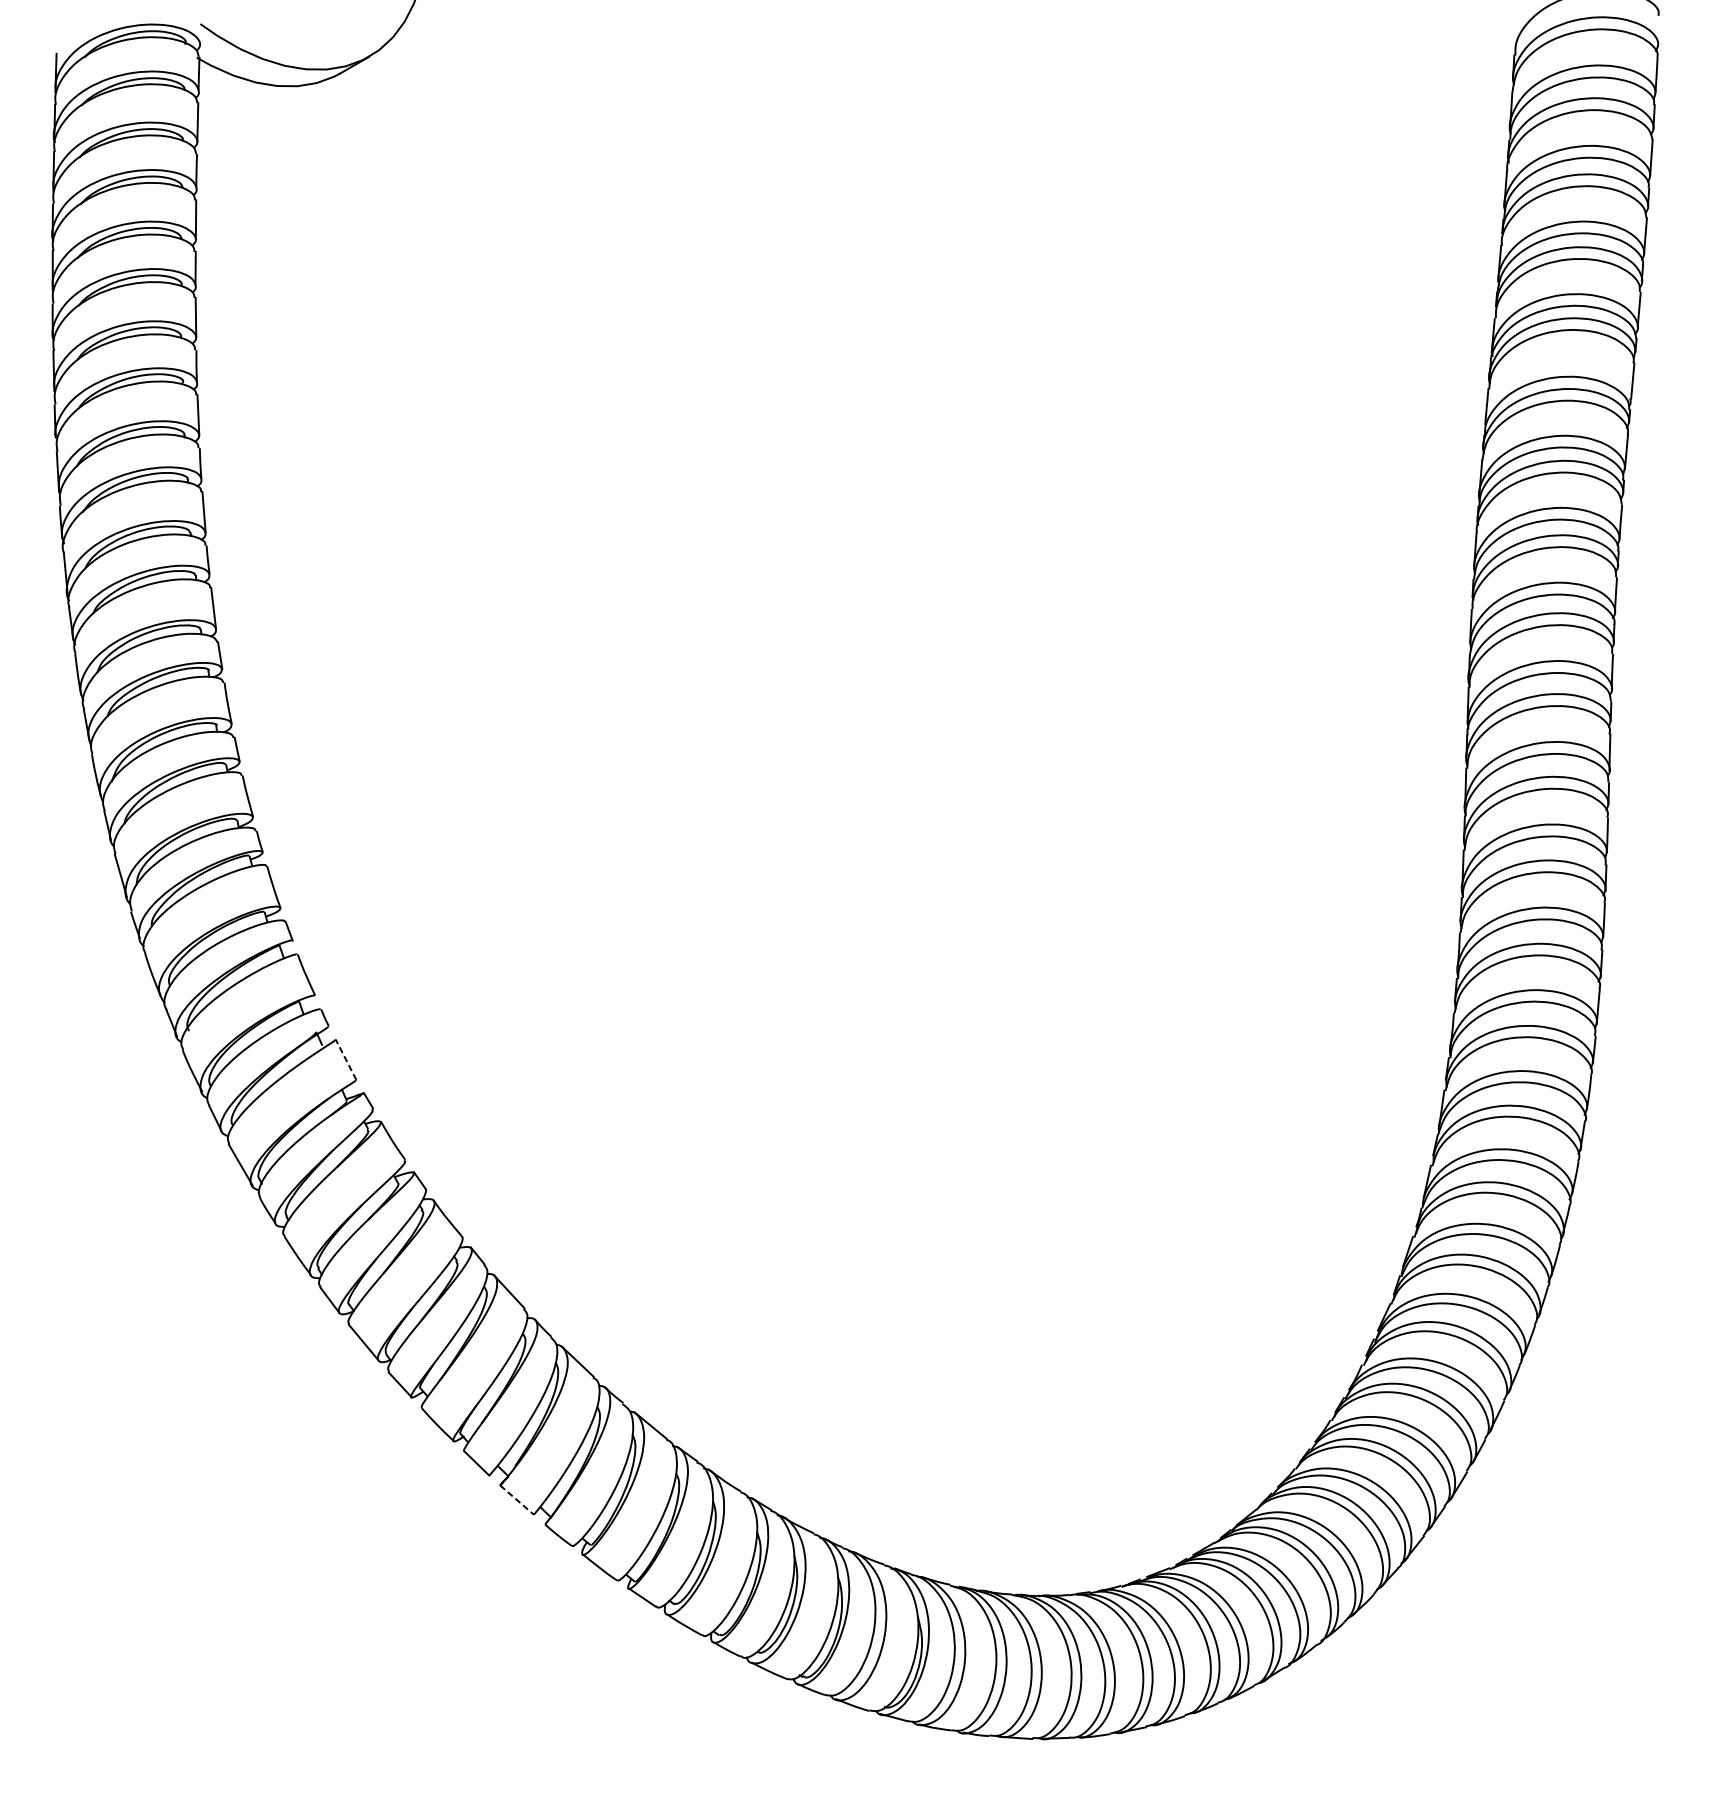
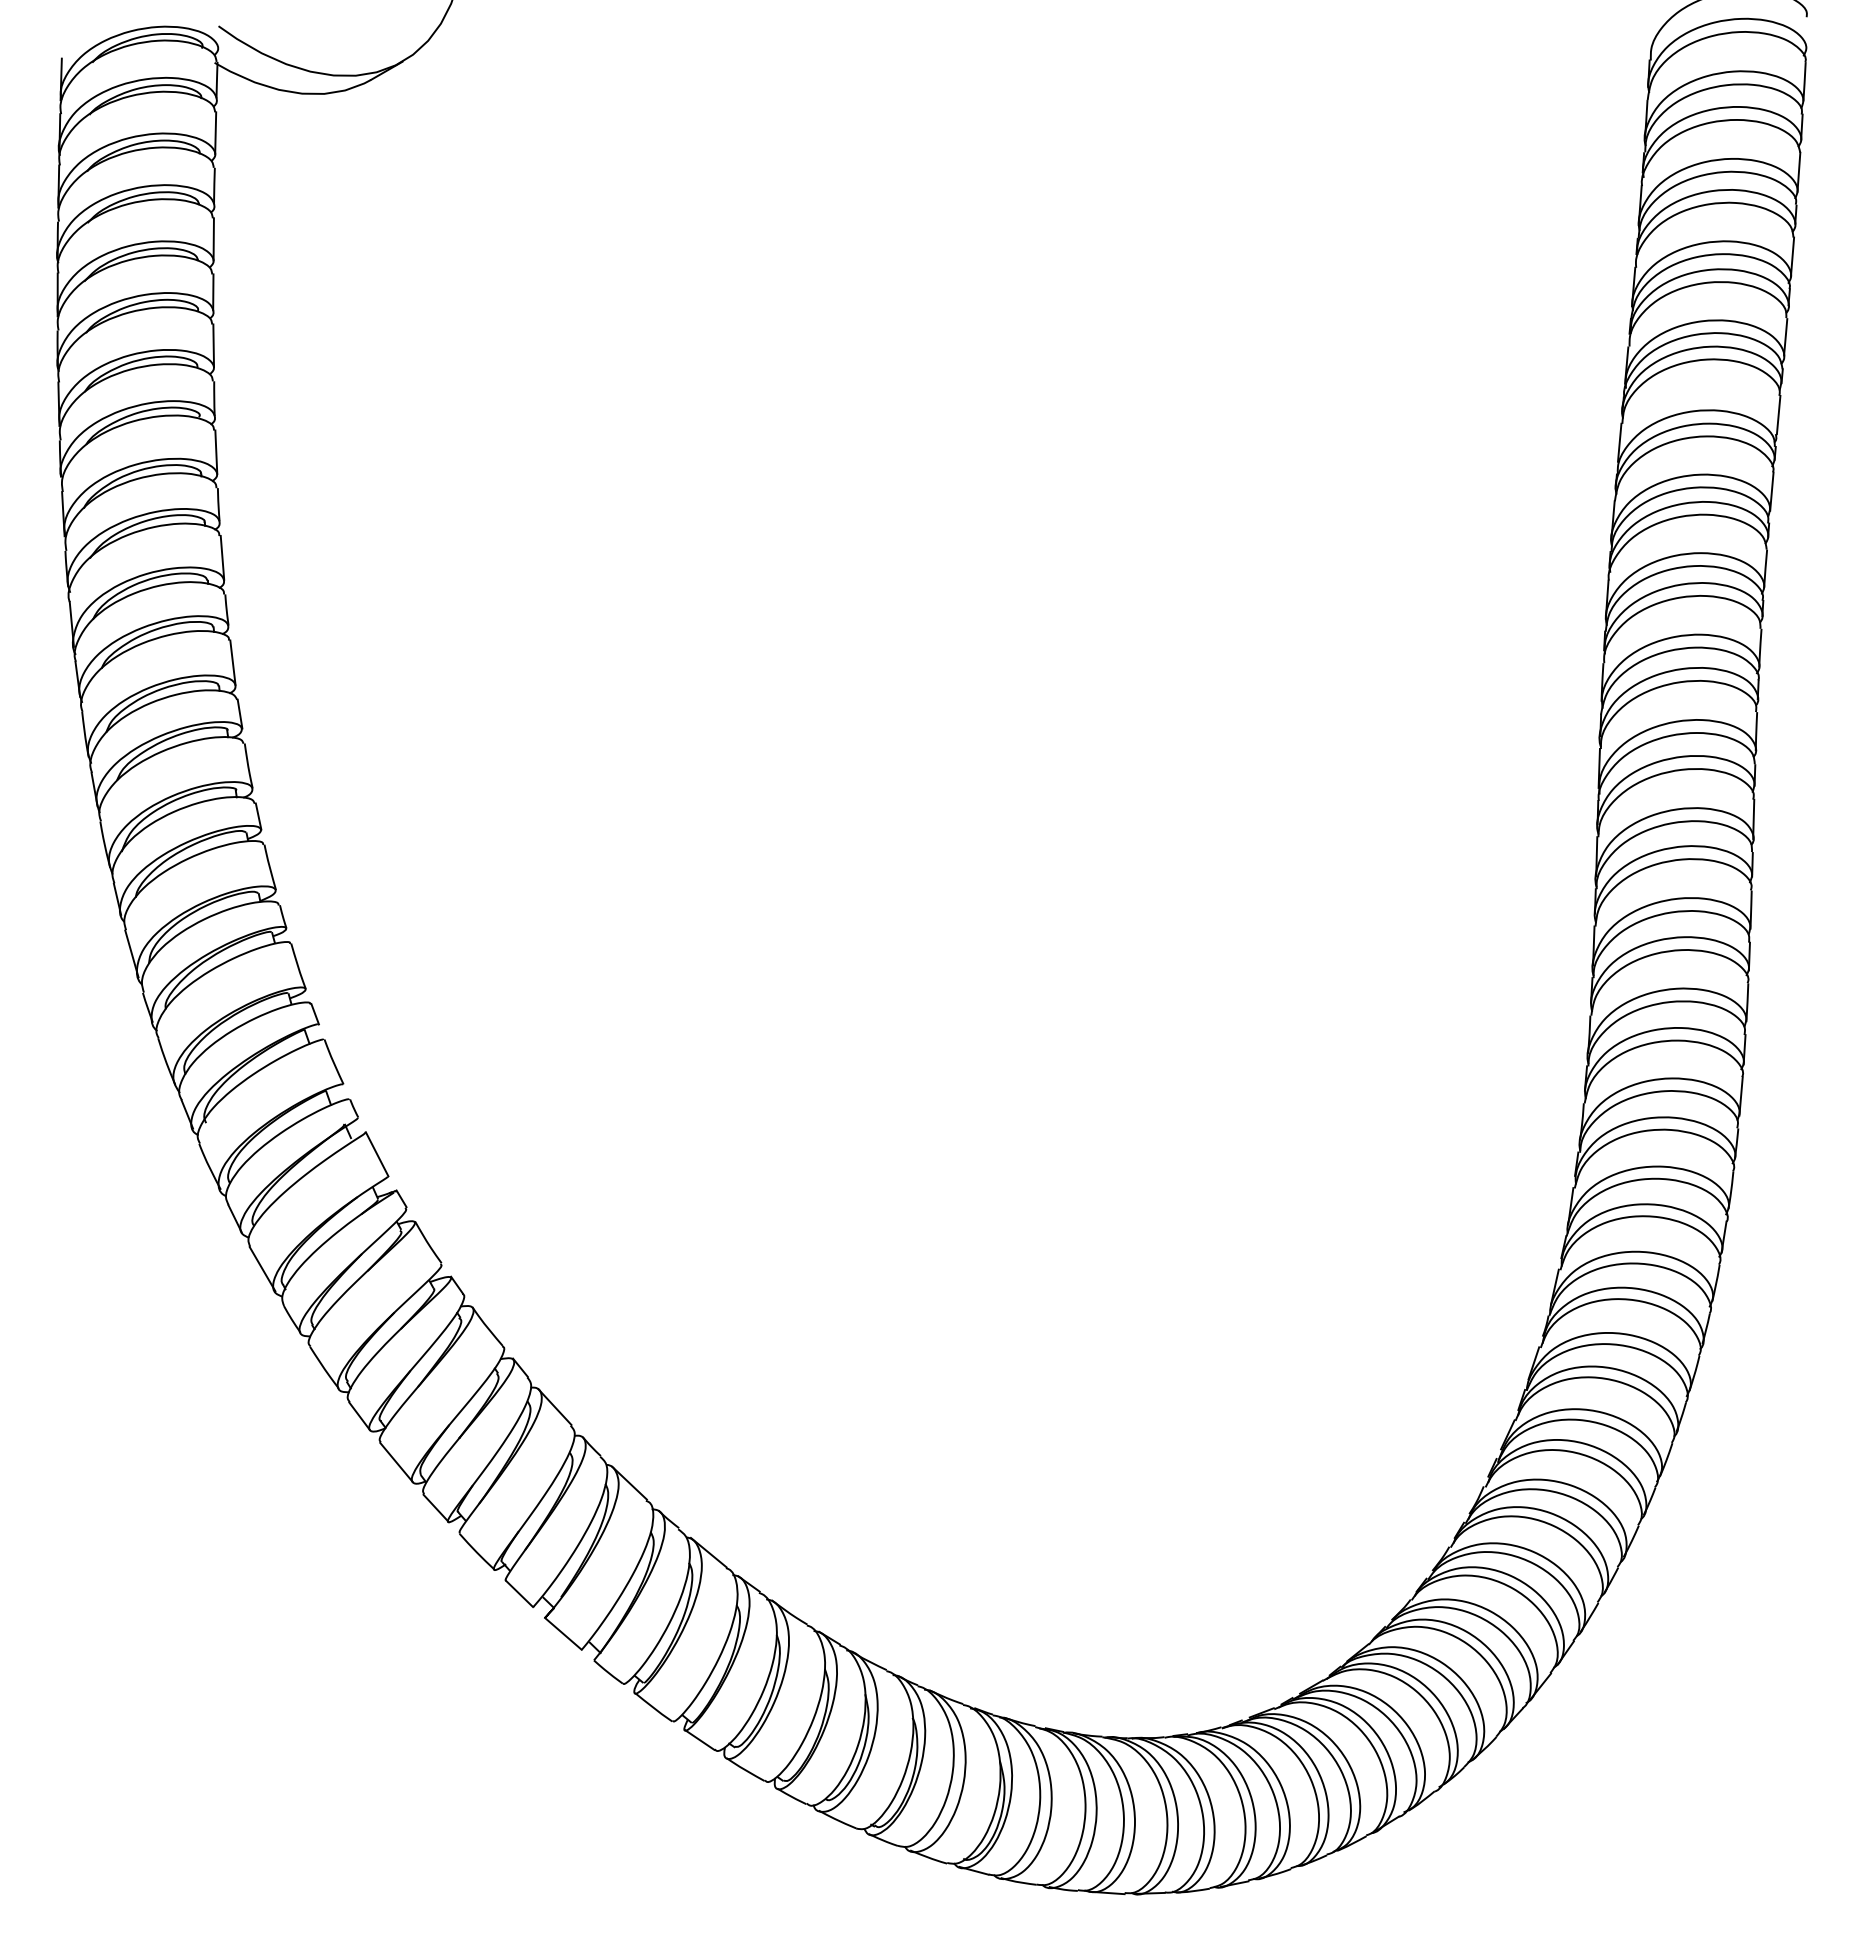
line: (346, 1059) -> (377, 1154), dashed -> solid
line: (517, 1500) -> (563, 1634), dashed -> solid

